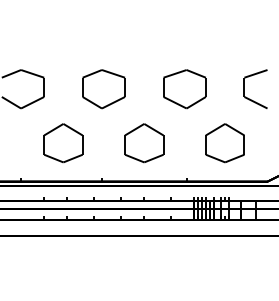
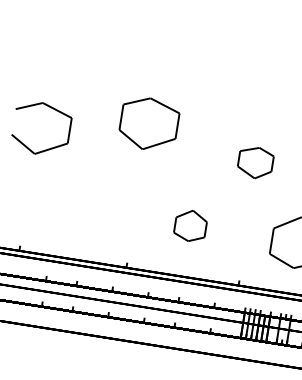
part: (103, 89) -> (148, 124), moved
part: (184, 89) -> (255, 163), size x0.6
part: (63, 143) -> (83, 209), removed
part: (144, 143) -> (190, 226), size x0.6

